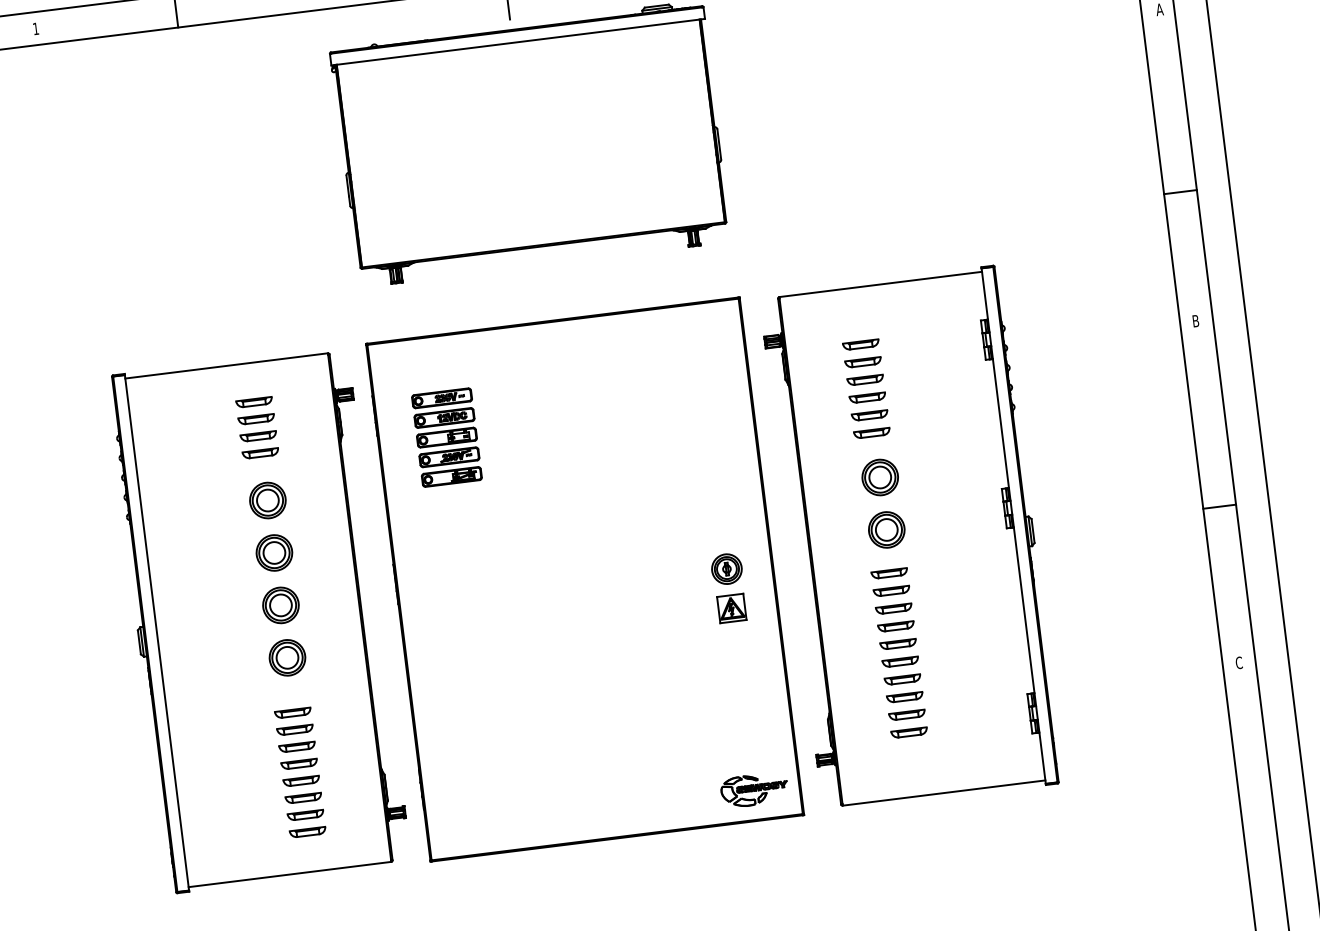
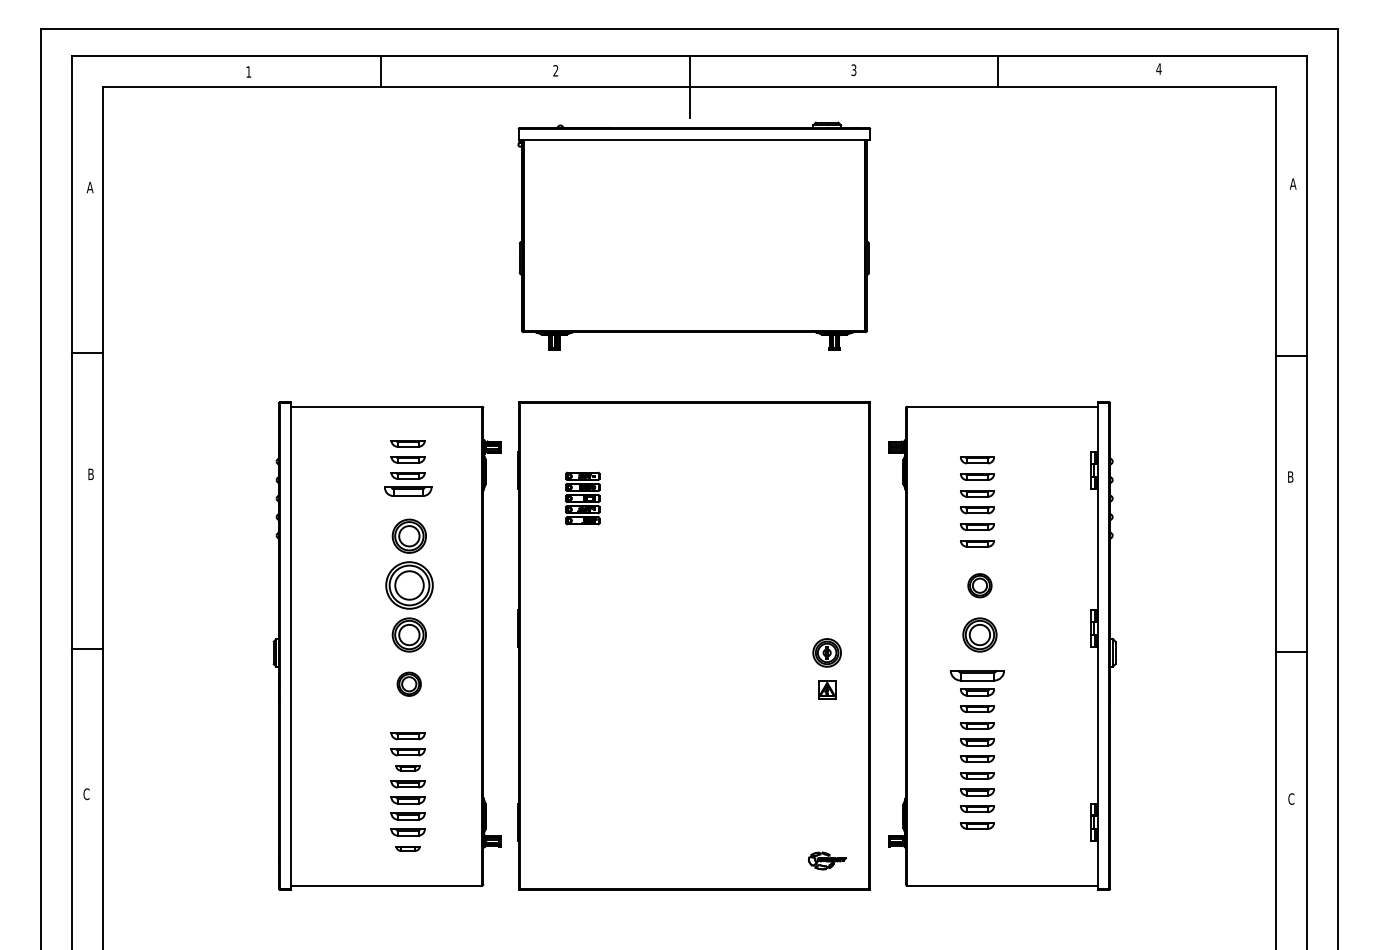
part: (446, 437) -> (582, 498), size x0.6
part: (259, 453) -> (407, 491), size x1.4
part: (879, 477) -> (979, 585), size x0.7
part: (273, 552) -> (408, 585), size x1.4
part: (889, 573) -> (977, 675), size x1.6
part: (732, 607) -> (827, 689), size x0.7
part: (286, 657) -> (408, 683), size x0.7
part: (296, 747) -> (407, 768), size x0.7
part: (754, 789) -> (827, 860), size x0.6
part: (307, 832) -> (407, 848), size x0.7

